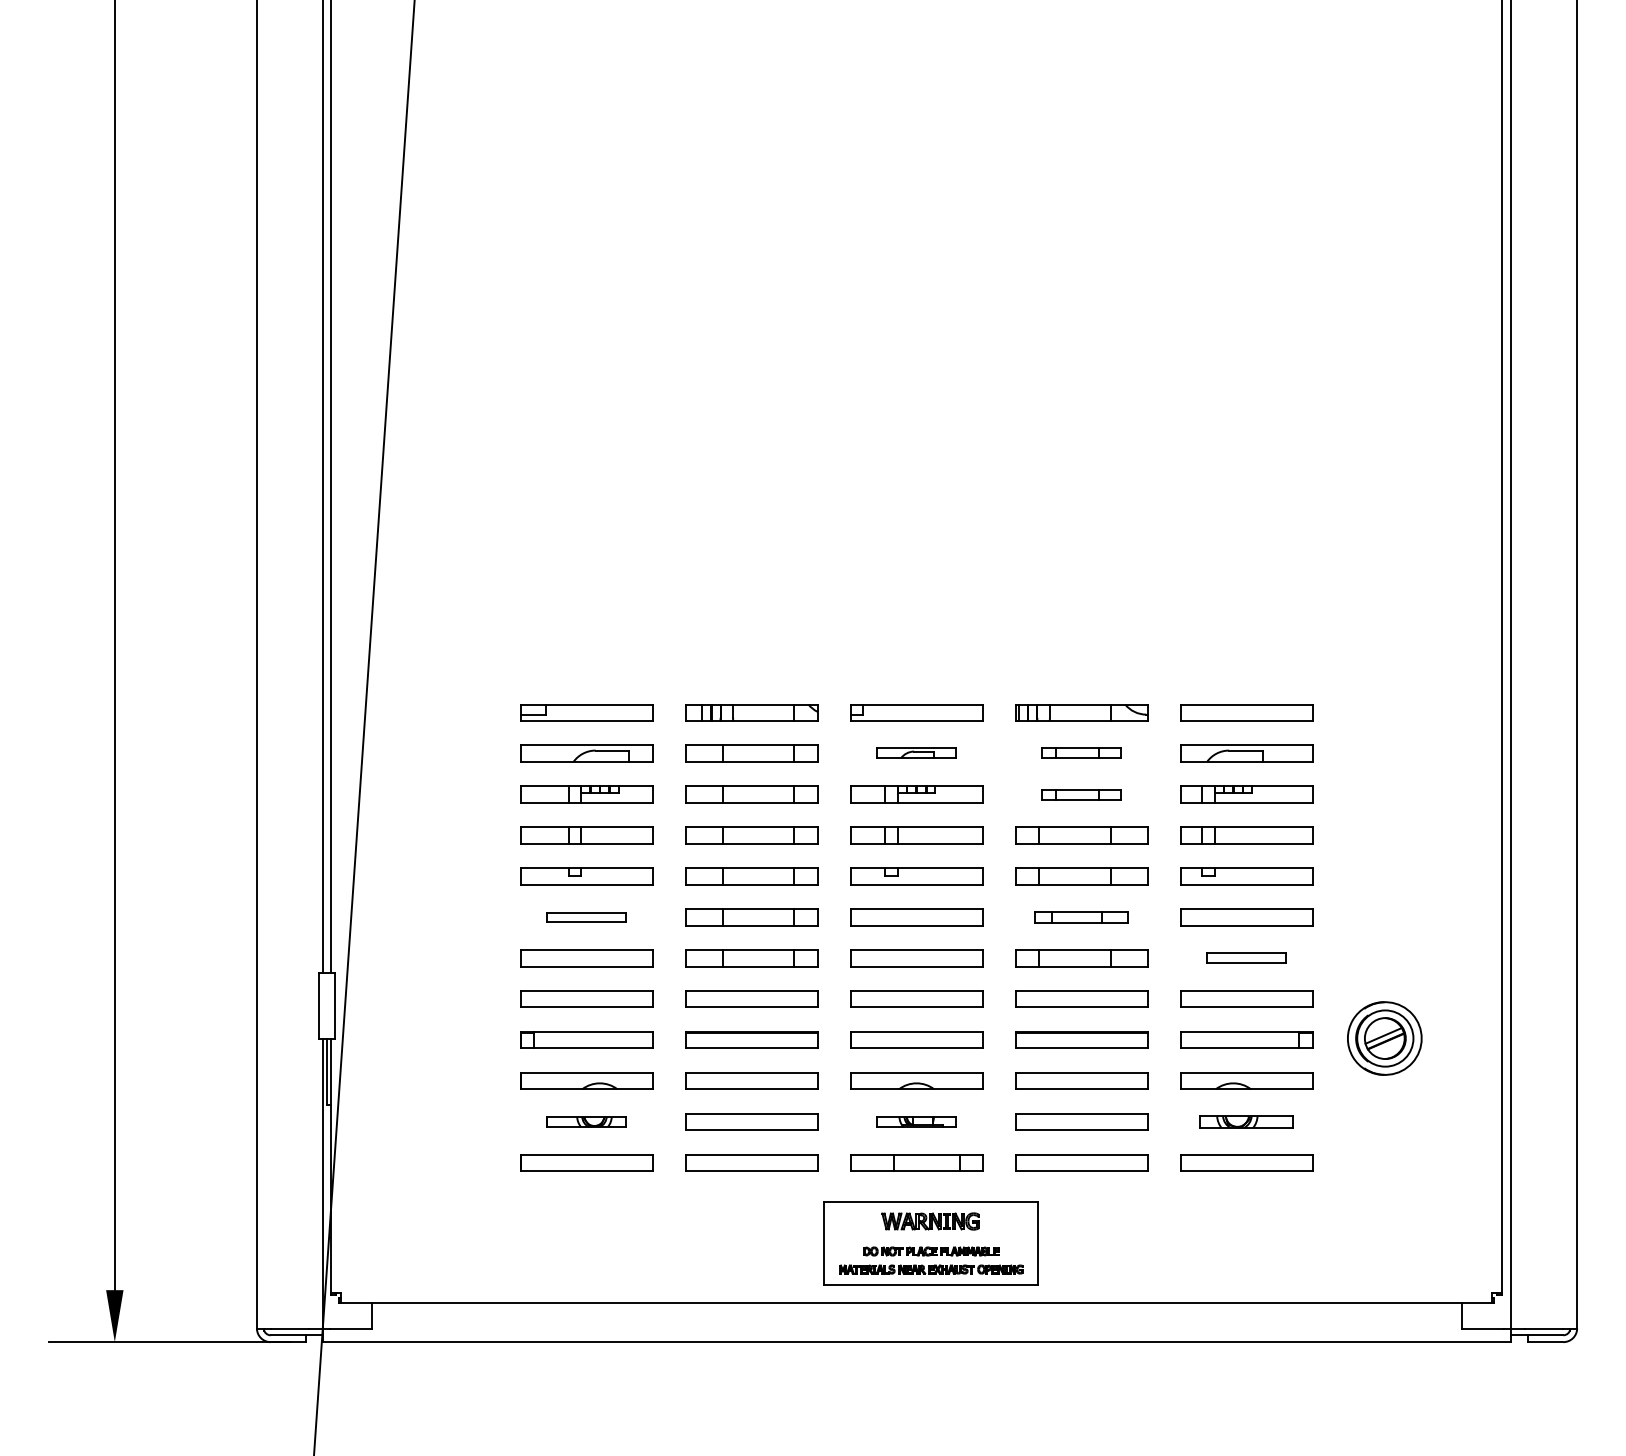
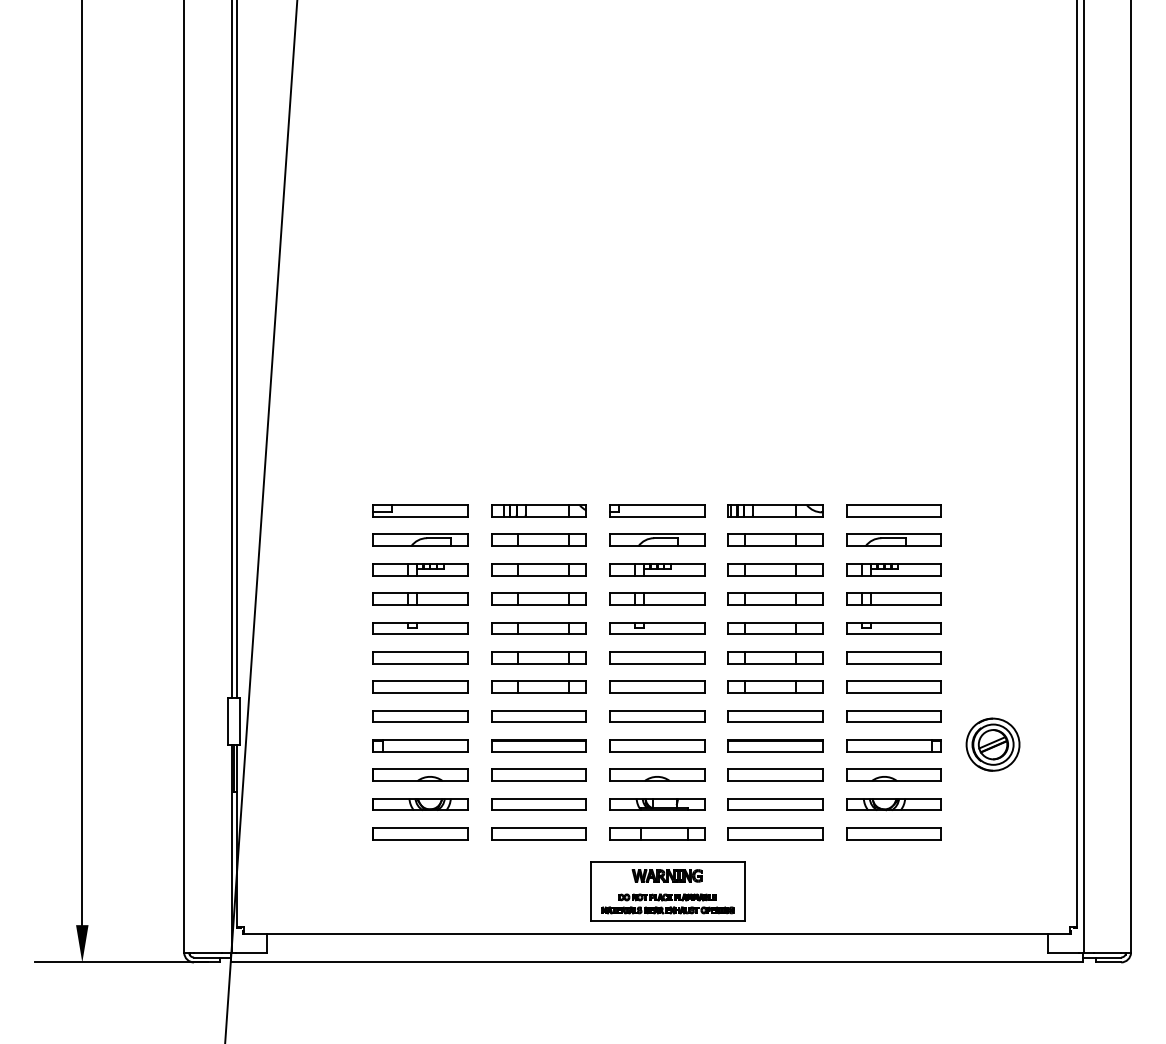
part: (916, 752) -> (657, 539), size x1.67
part: (1081, 752) -> (775, 539), size x1.67
part: (1081, 794) -> (775, 569), size x1.67
part: (586, 916) -> (420, 657), size x1.67
part: (1081, 916) -> (775, 657), size x1.43
part: (1245, 957) -> (893, 686), size x1.67
part: (586, 1121) -> (420, 804), size x1.67
part: (916, 1121) -> (657, 804), size x1.67
part: (1245, 1121) -> (893, 804), size x1.43

